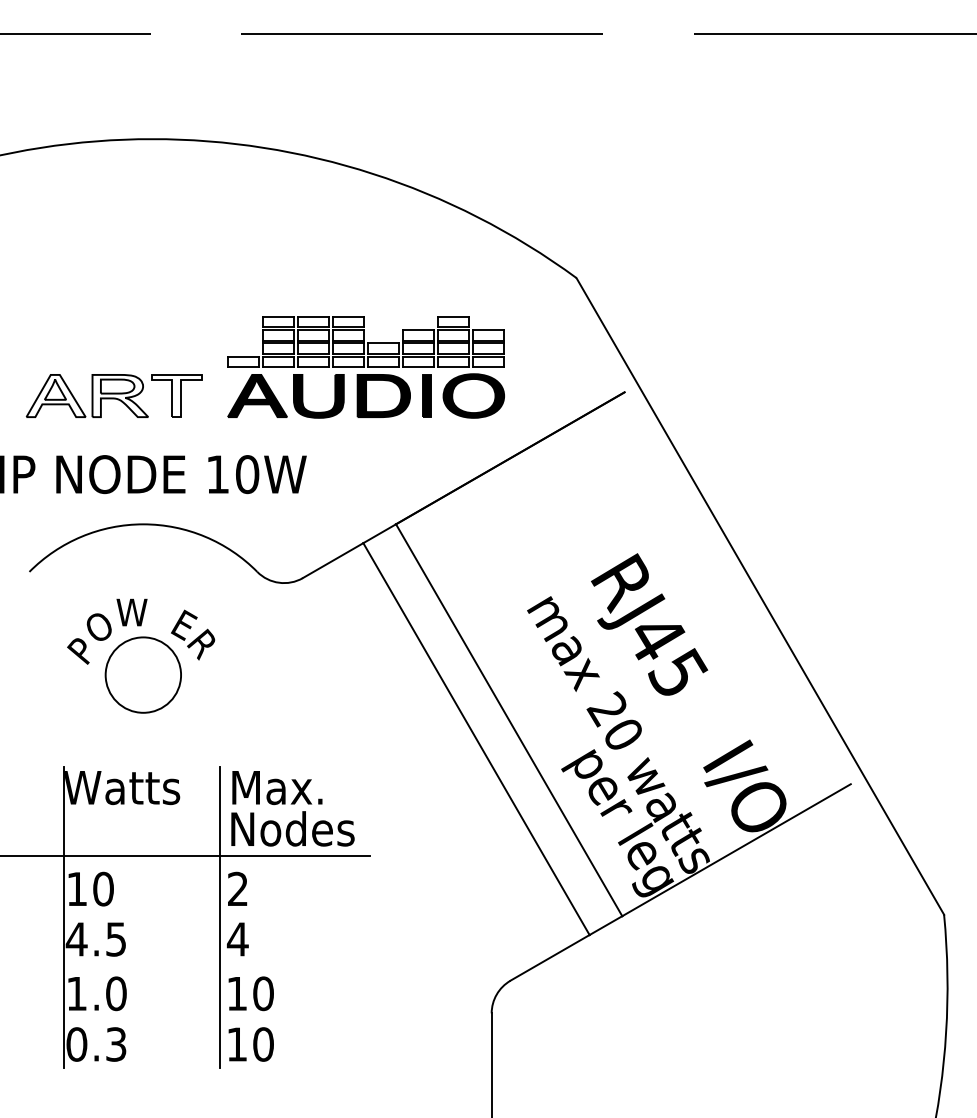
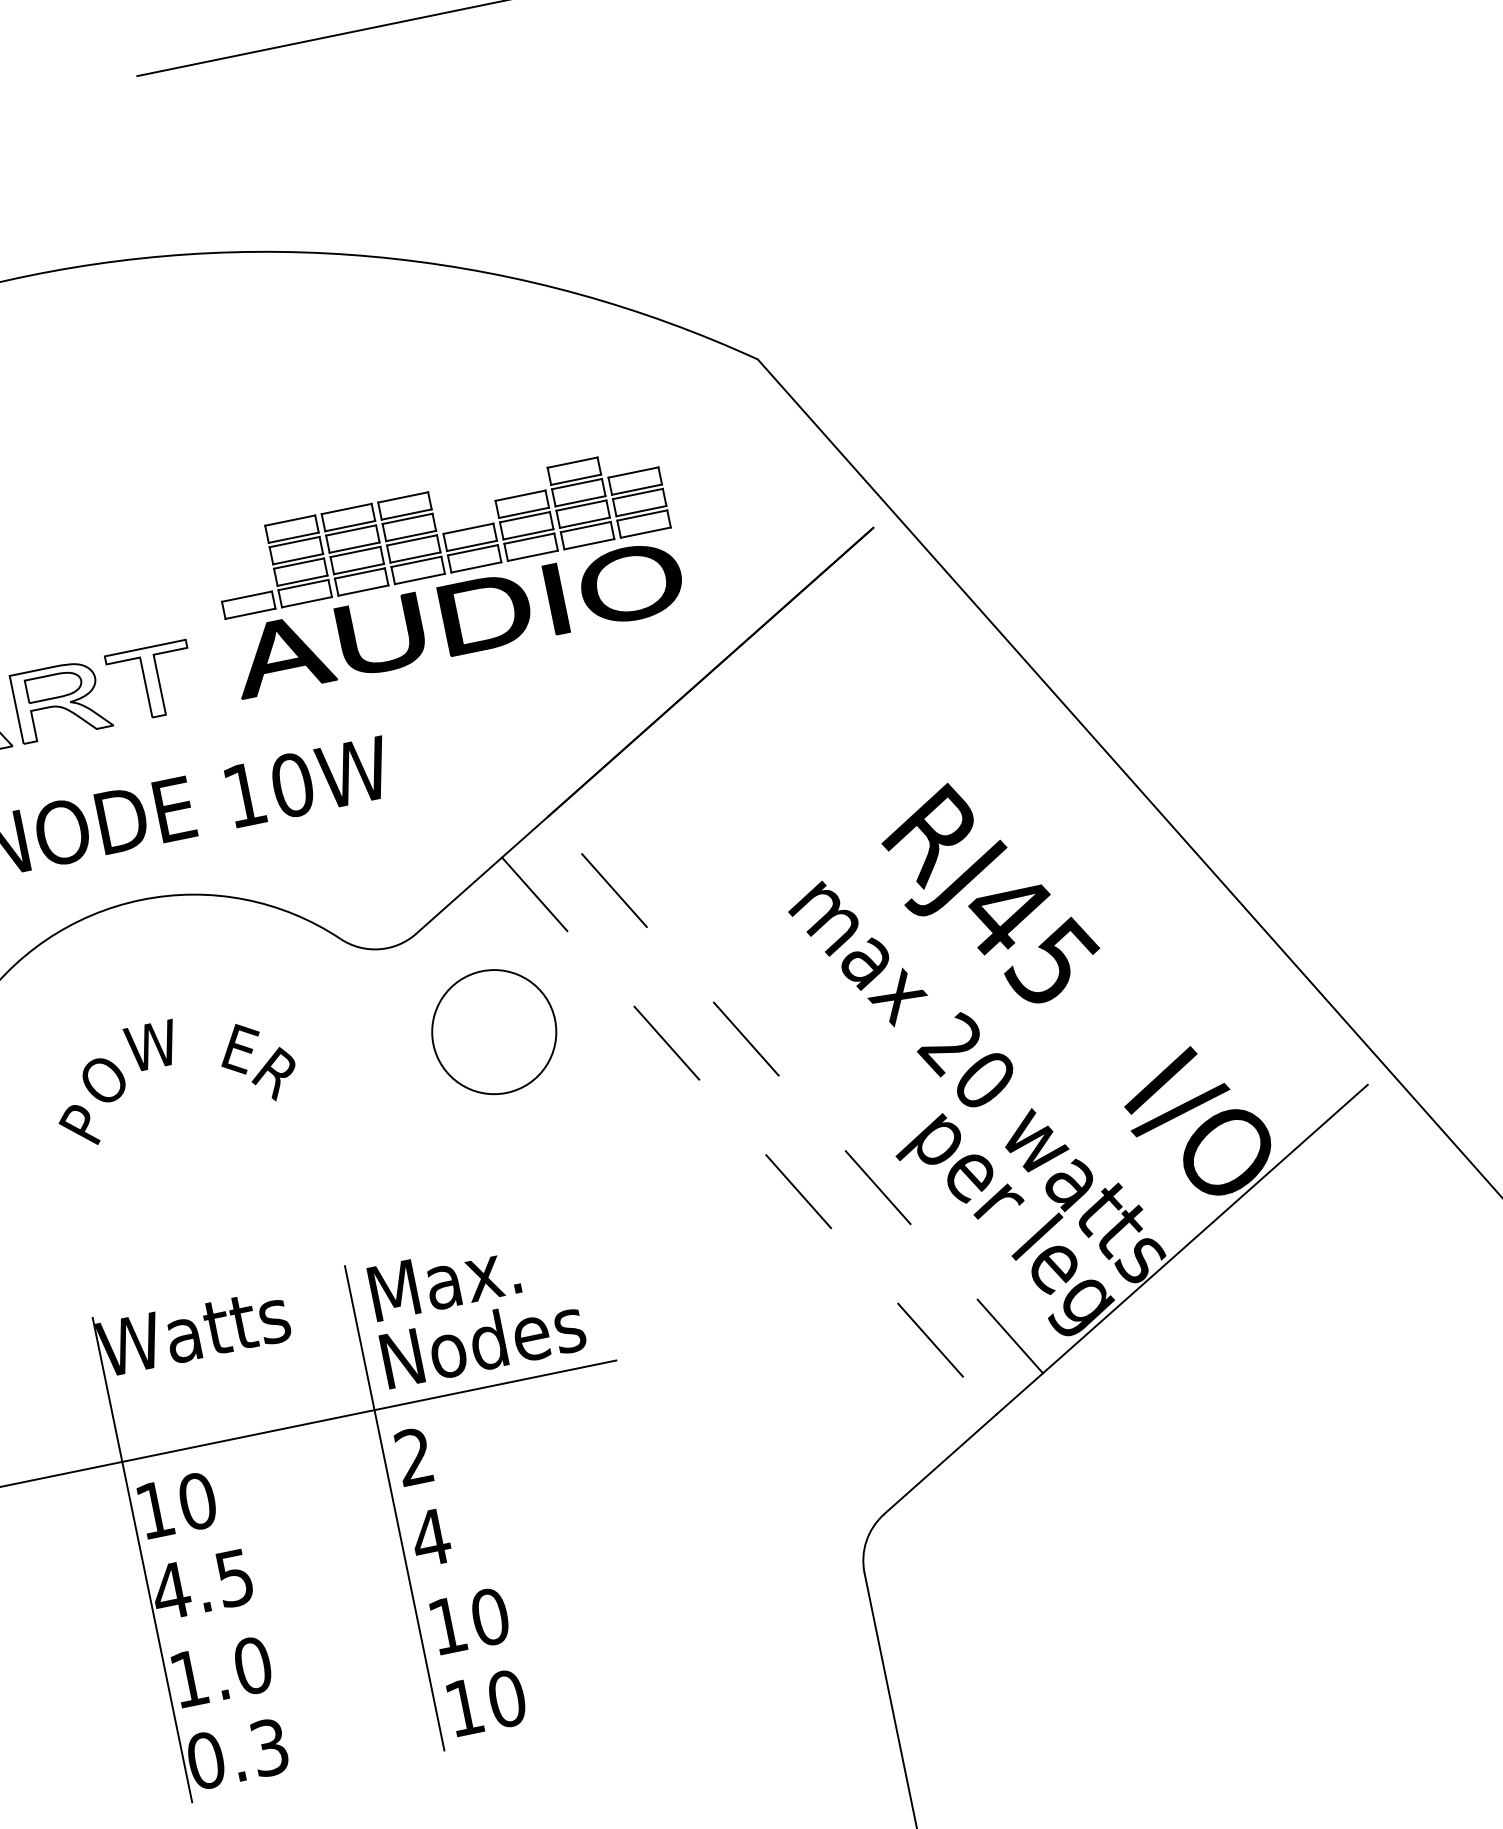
circle: (142, 674) -> (492, 1031), moved
line: (508, 719) -> (794, 1093), solid -> dashed
line: (476, 739) -> (749, 1136), solid -> dashed

